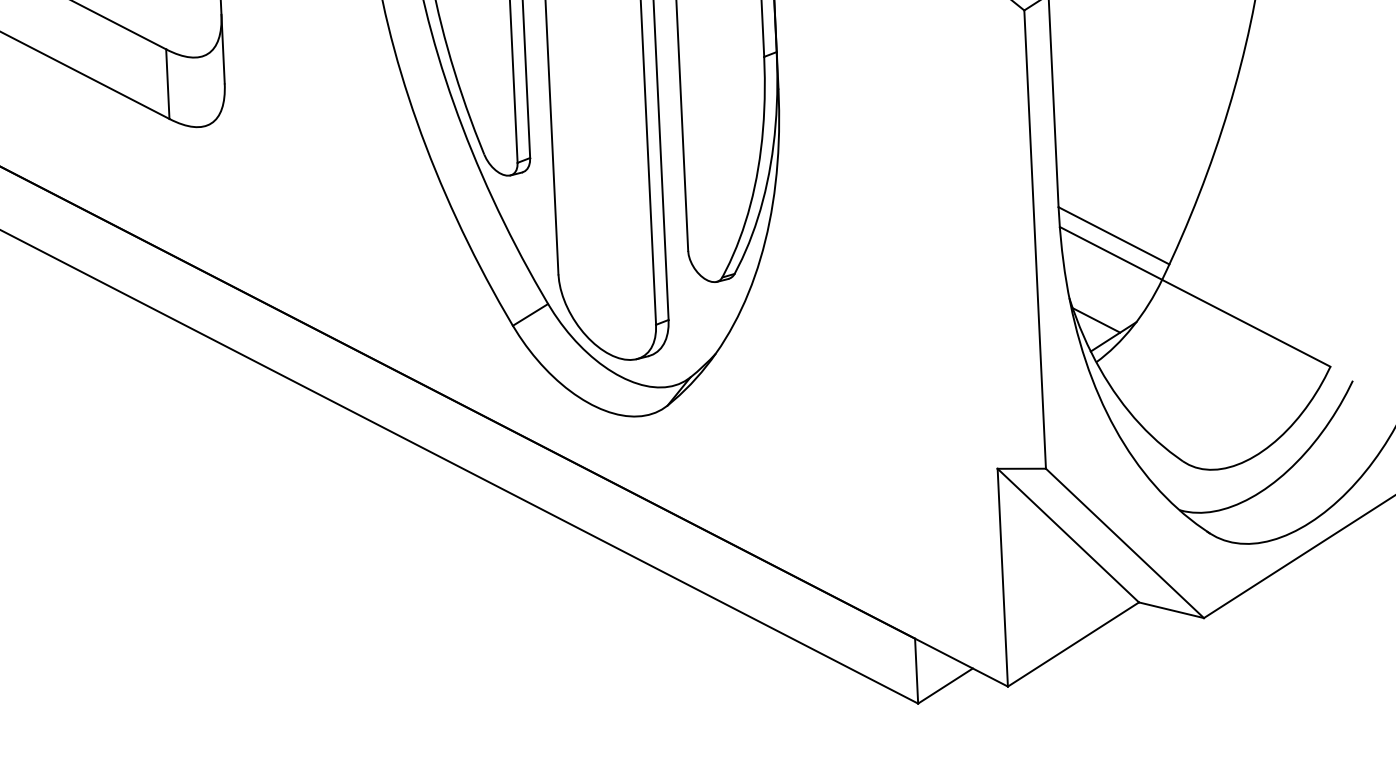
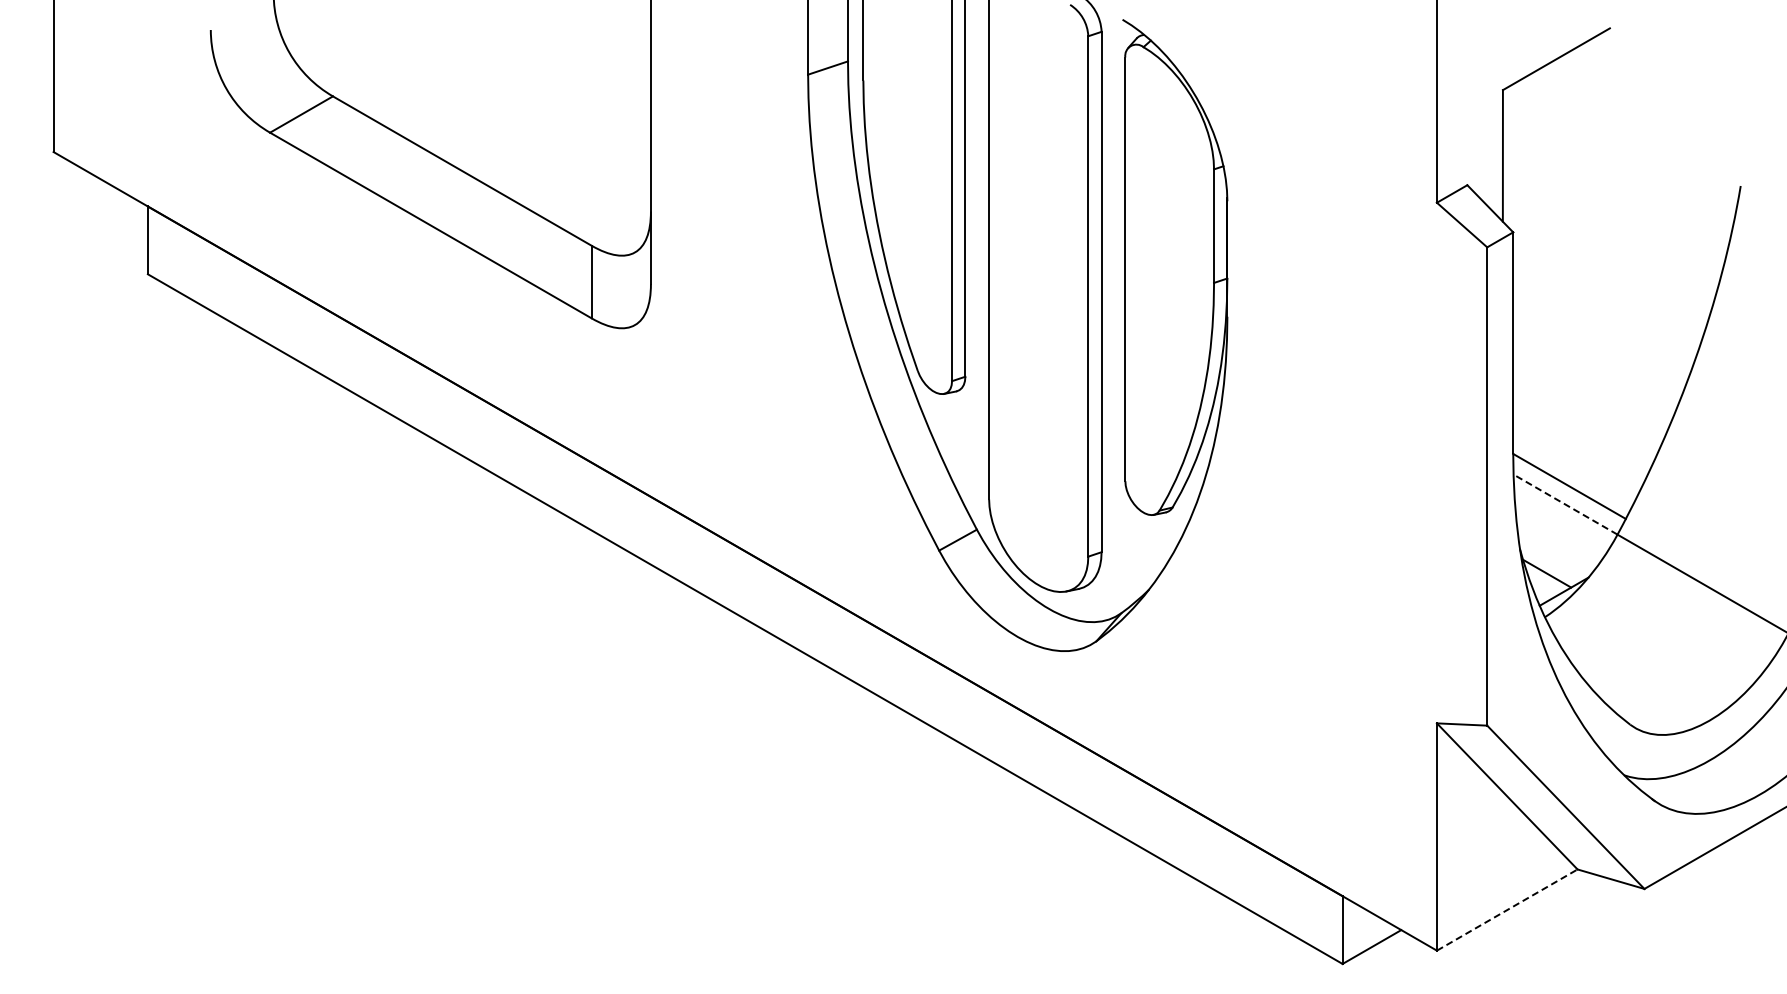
line: (1110, 253) -> (1565, 504), solid -> dashed
line: (1073, 643) -> (1507, 909), solid -> dashed

